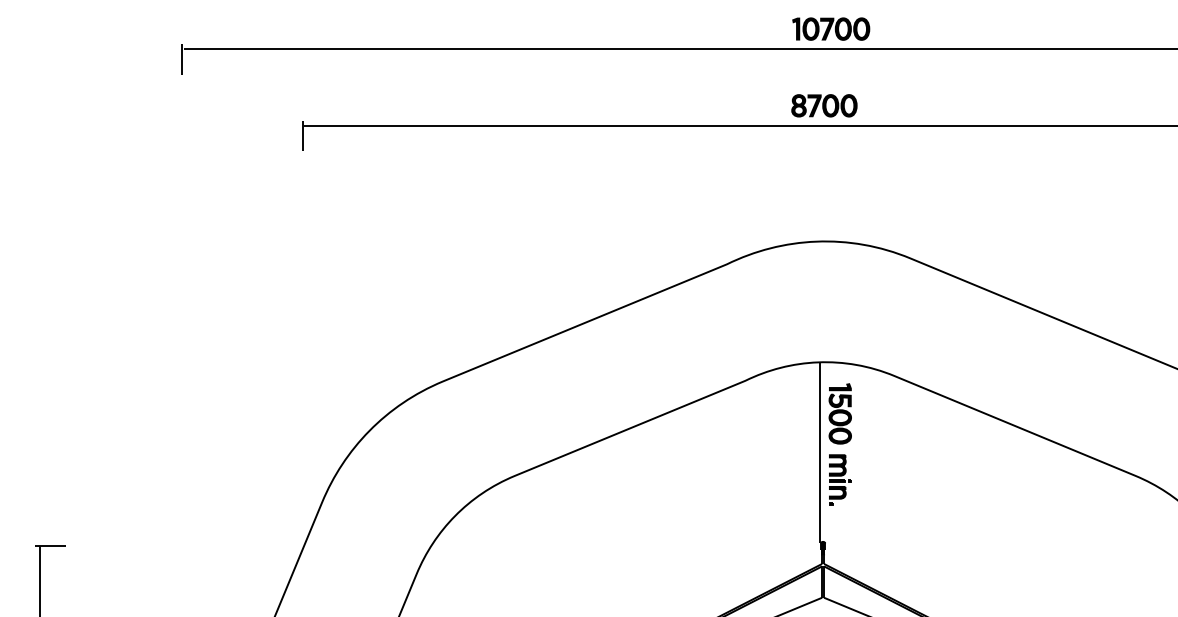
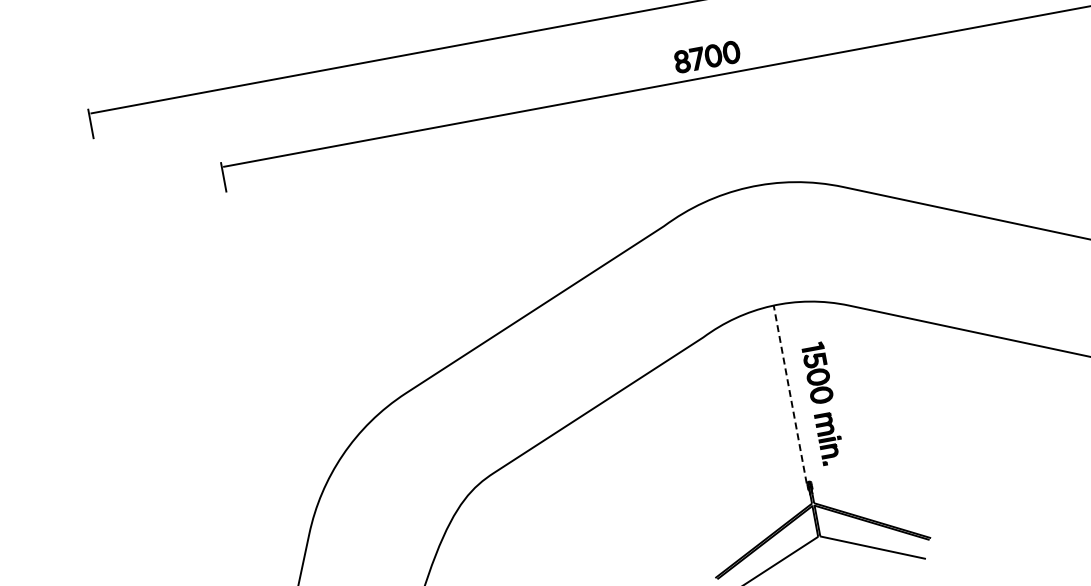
part: (824, 105) -> (707, 56), moved
part: (839, 444) -> (822, 403), moved
line: (820, 452) -> (790, 394), solid -> dashed

